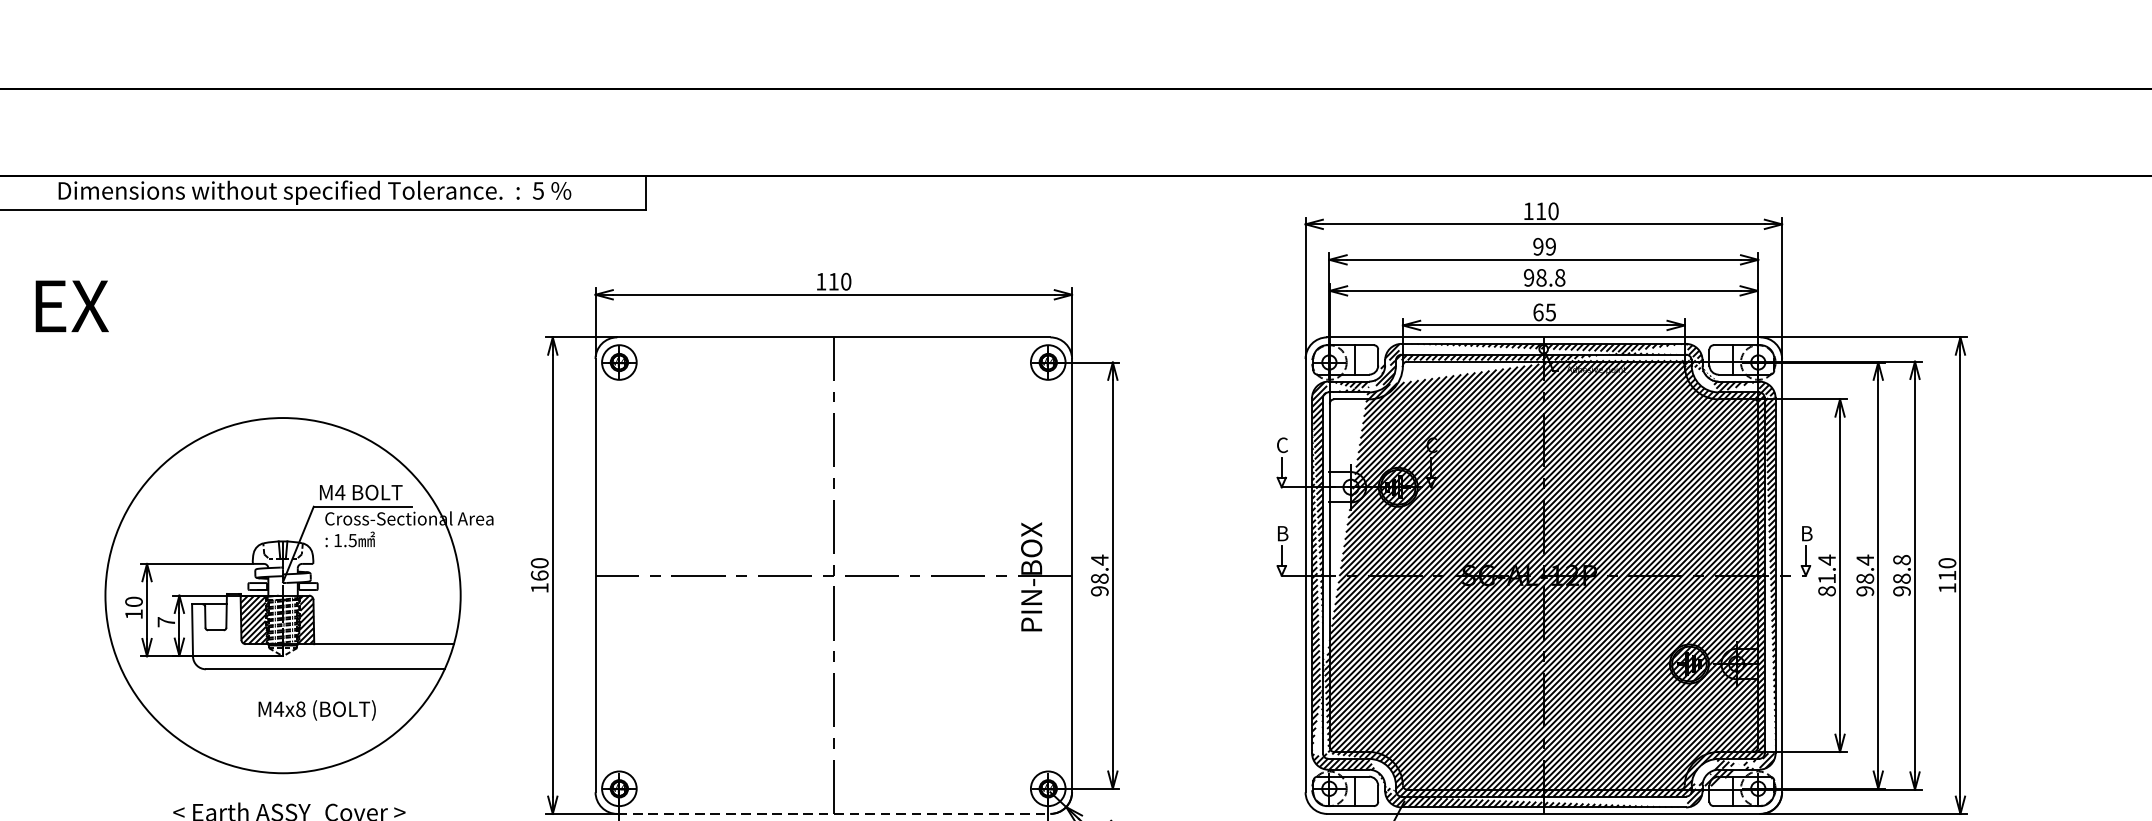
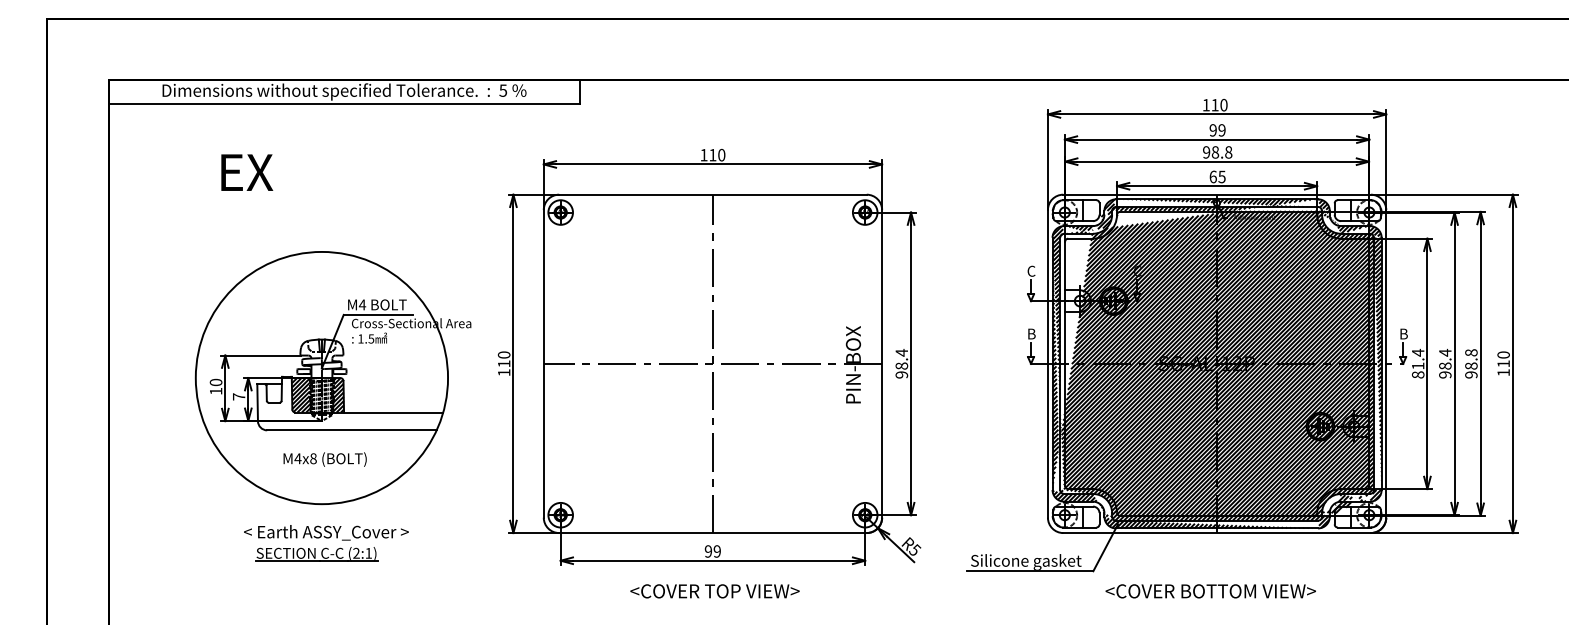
text: (72, 306) -> (247, 172), moved
text: (538, 575) -> (503, 363), 160 -> 110
text: (316, 710) -> (324, 459), moved
line: (833, 814) -> (712, 533), dashed -> solid

